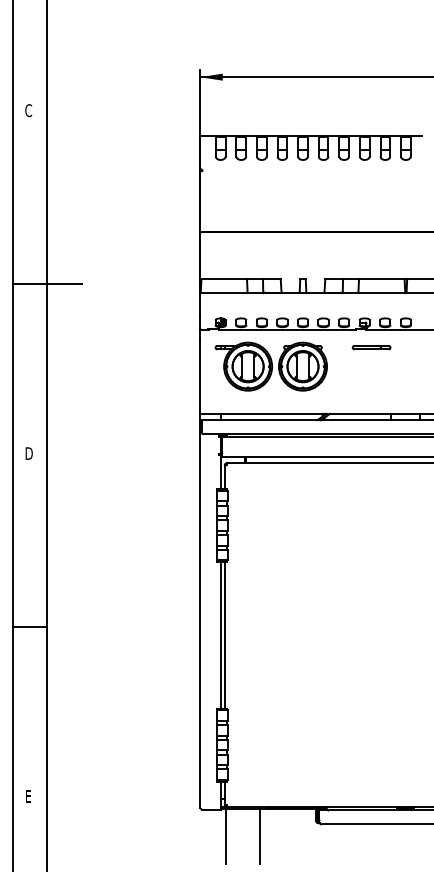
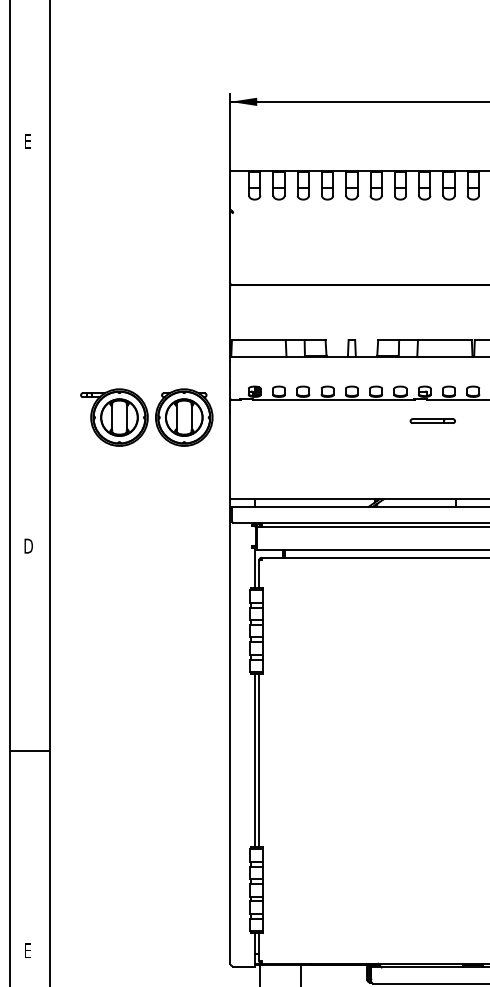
text: (28, 110) -> (27, 141), C -> E
line: (47, 283) -> (50, 345), removed
part: (270, 366) -> (145, 417), moved

